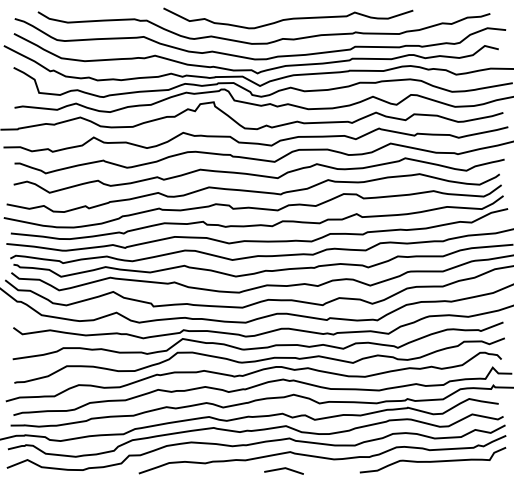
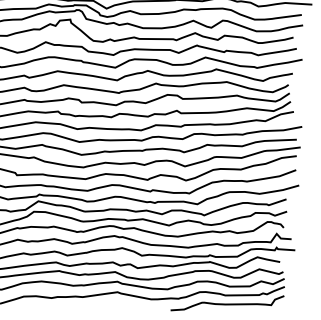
line: (283, 469) -> (111, 305), removed

